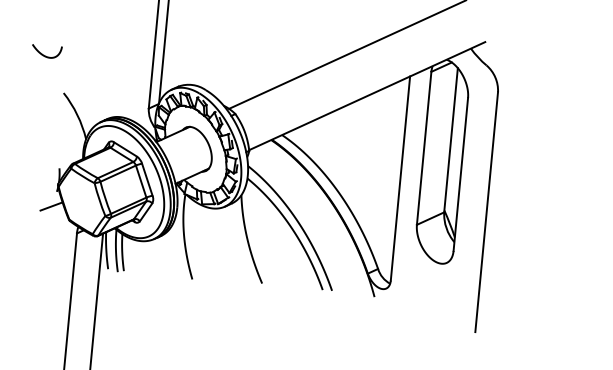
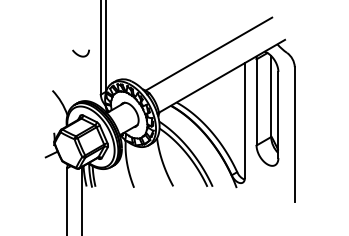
curve: (44, 53) -> (79, 54), moved

